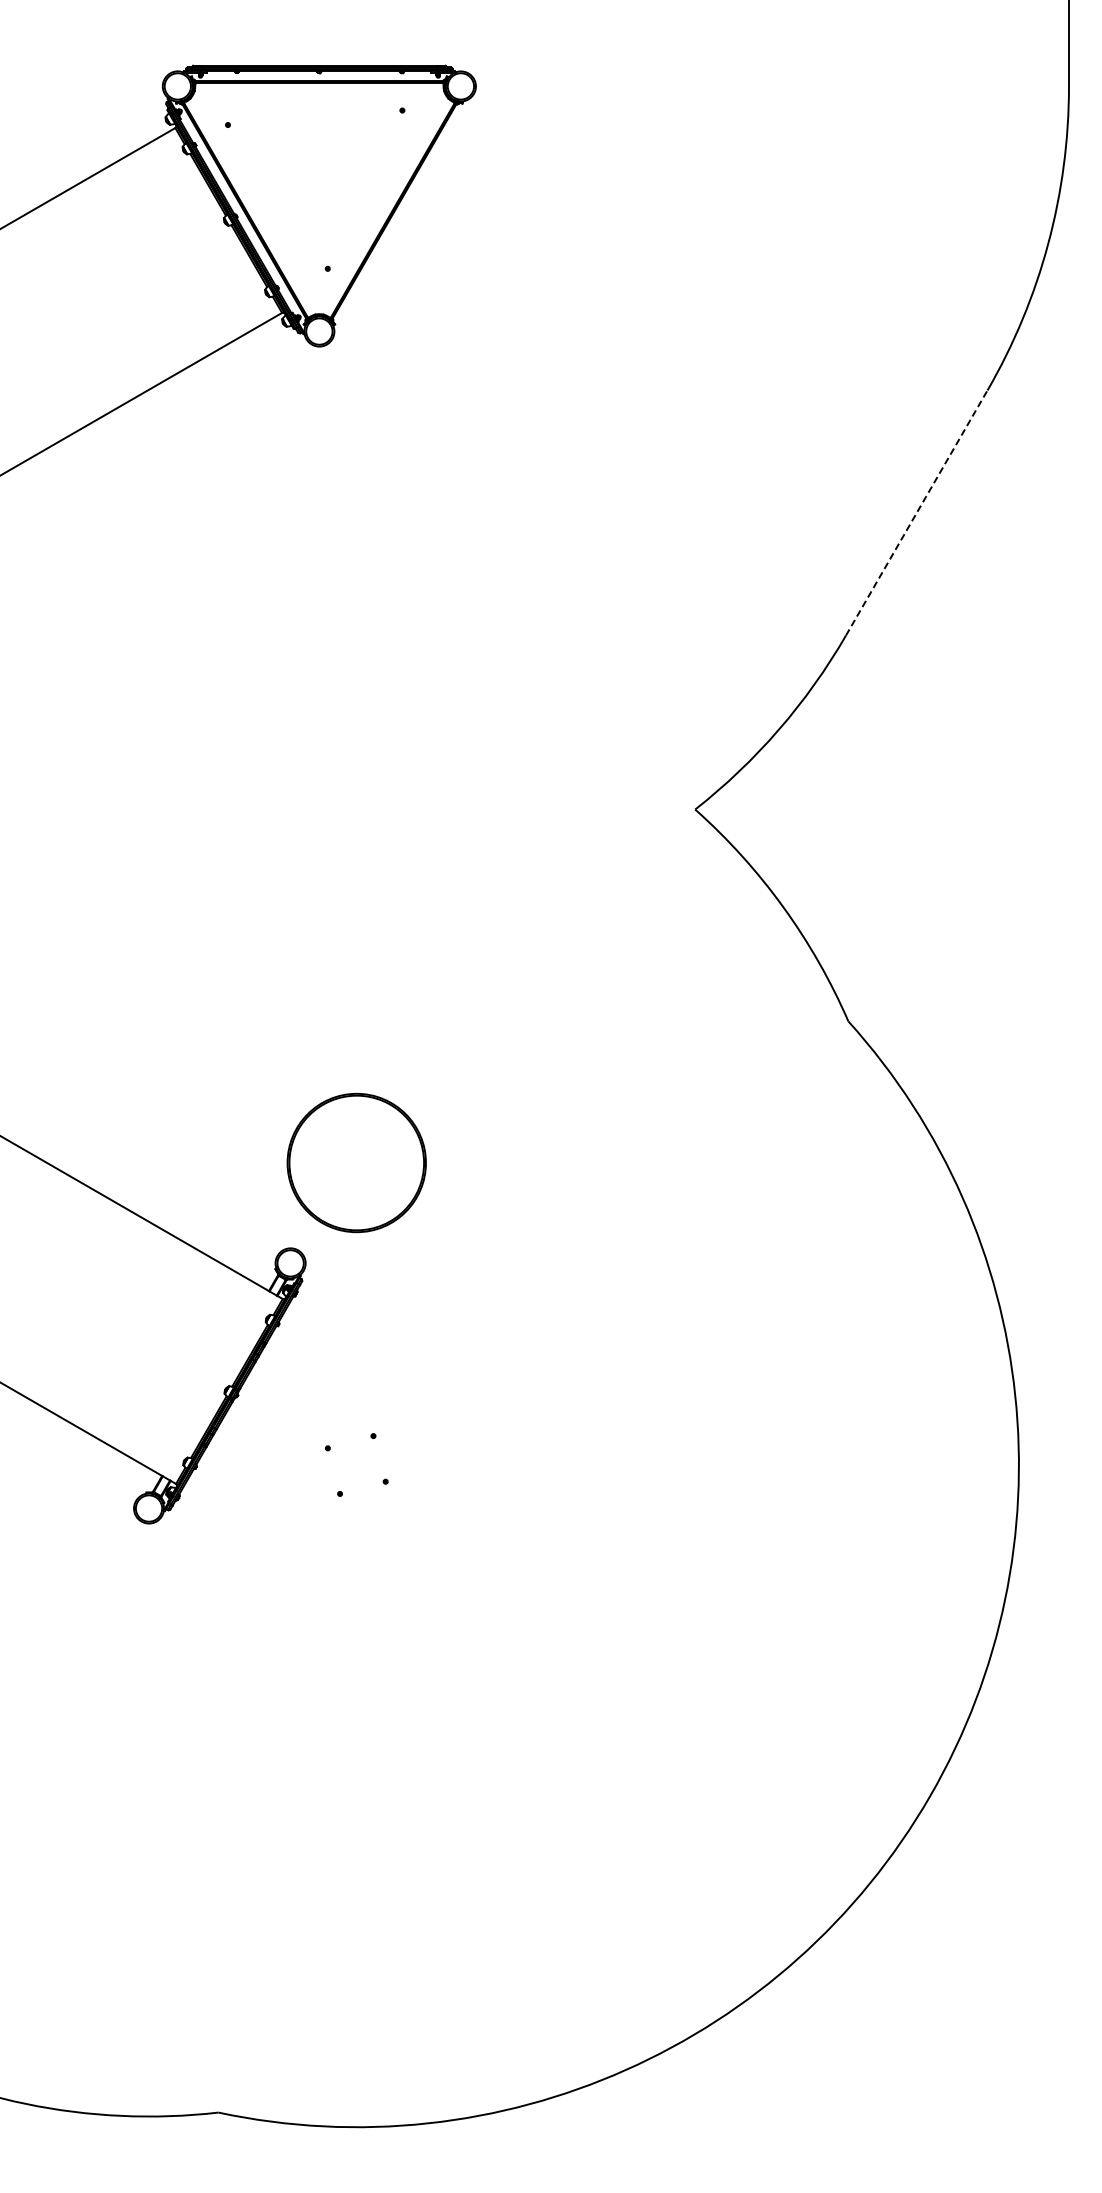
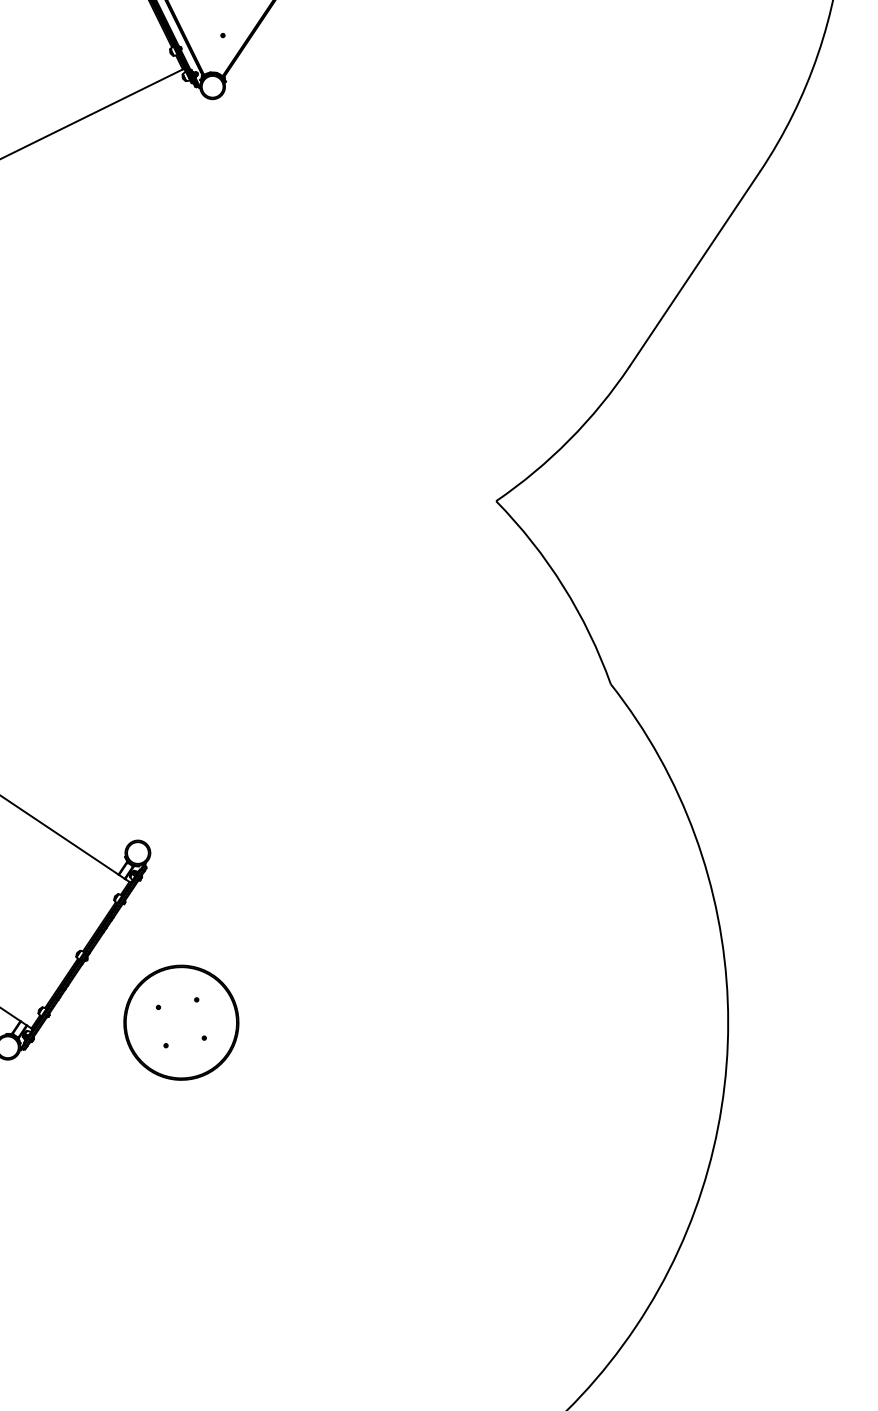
line: (916, 513) -> (694, 269), dashed -> solid
part: (356, 1163) -> (181, 1023), moved

